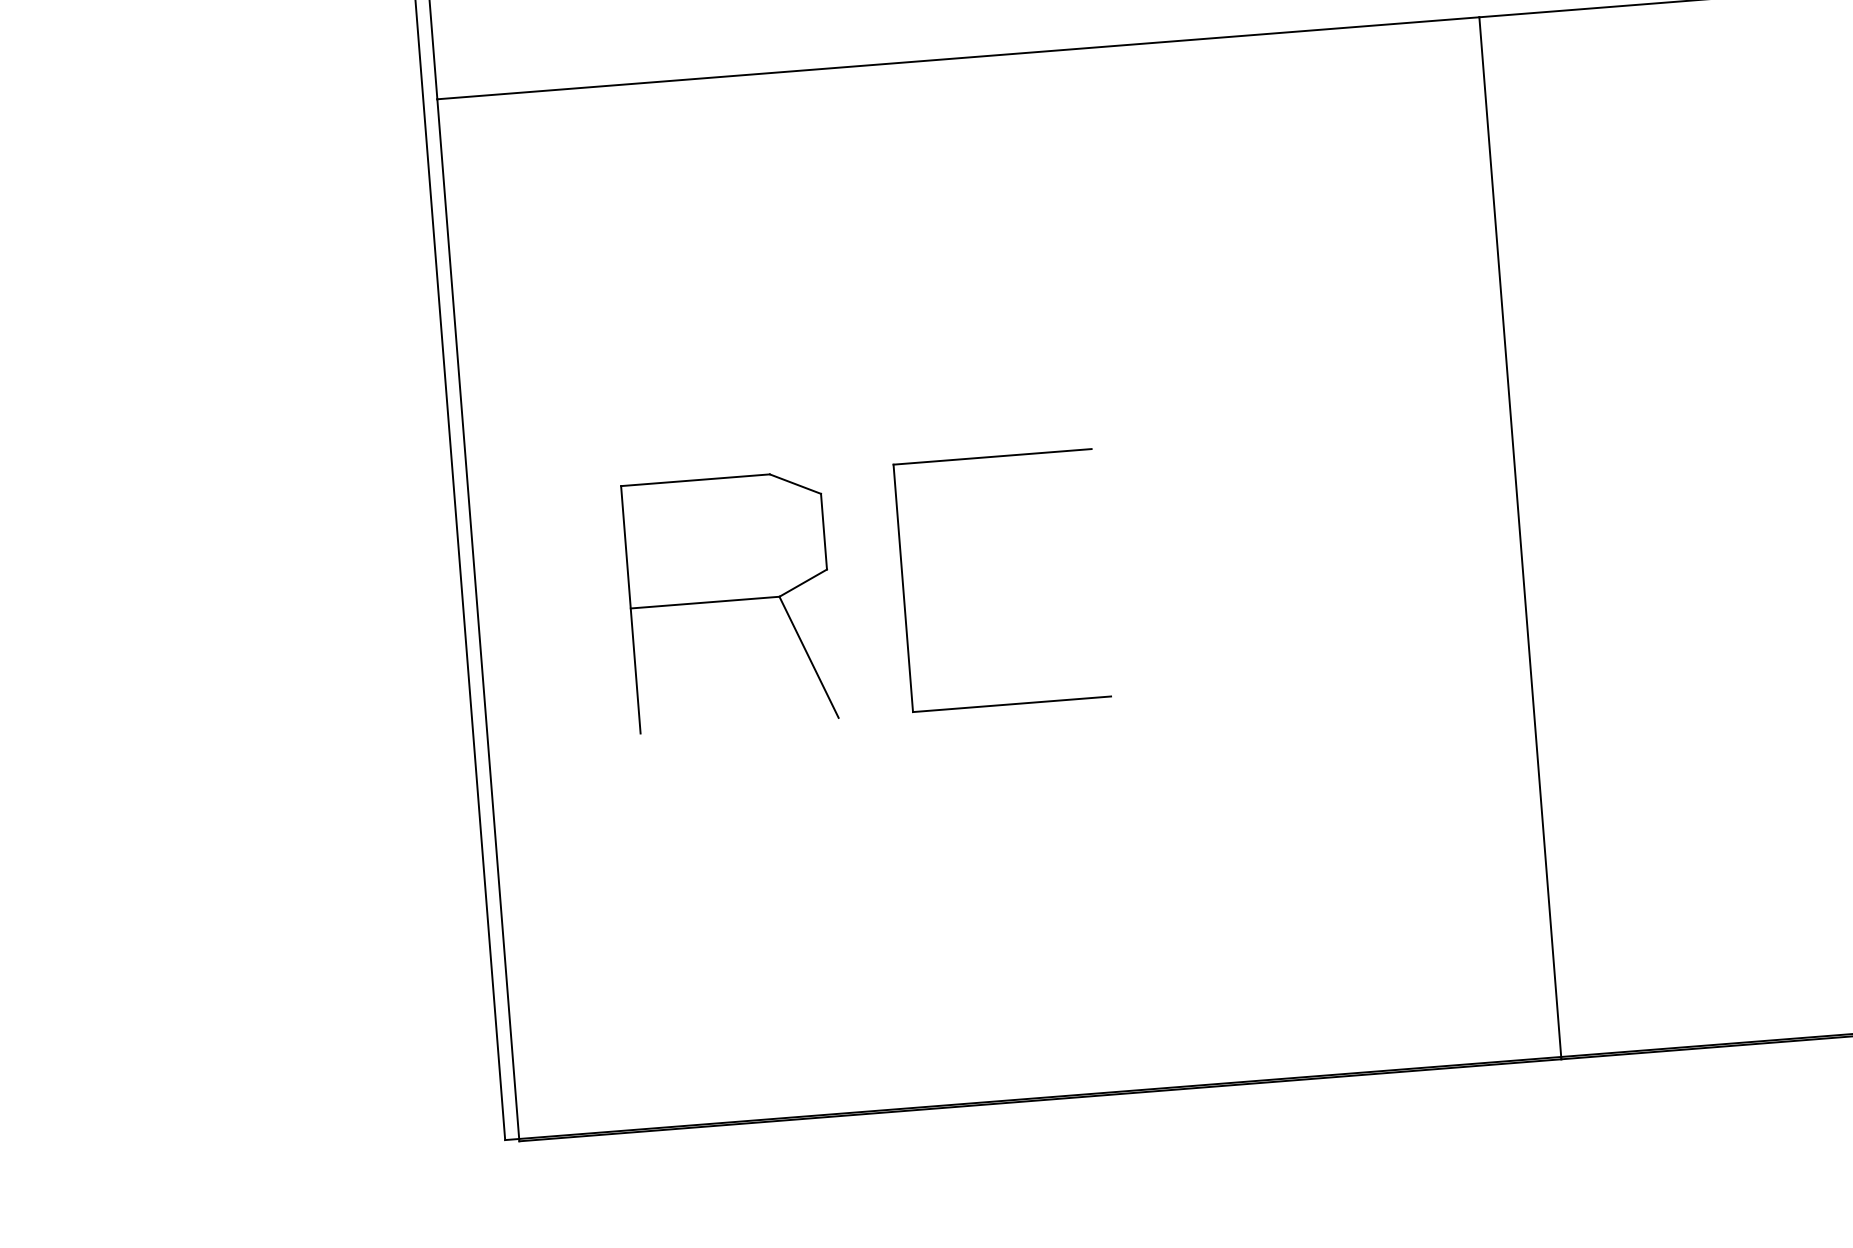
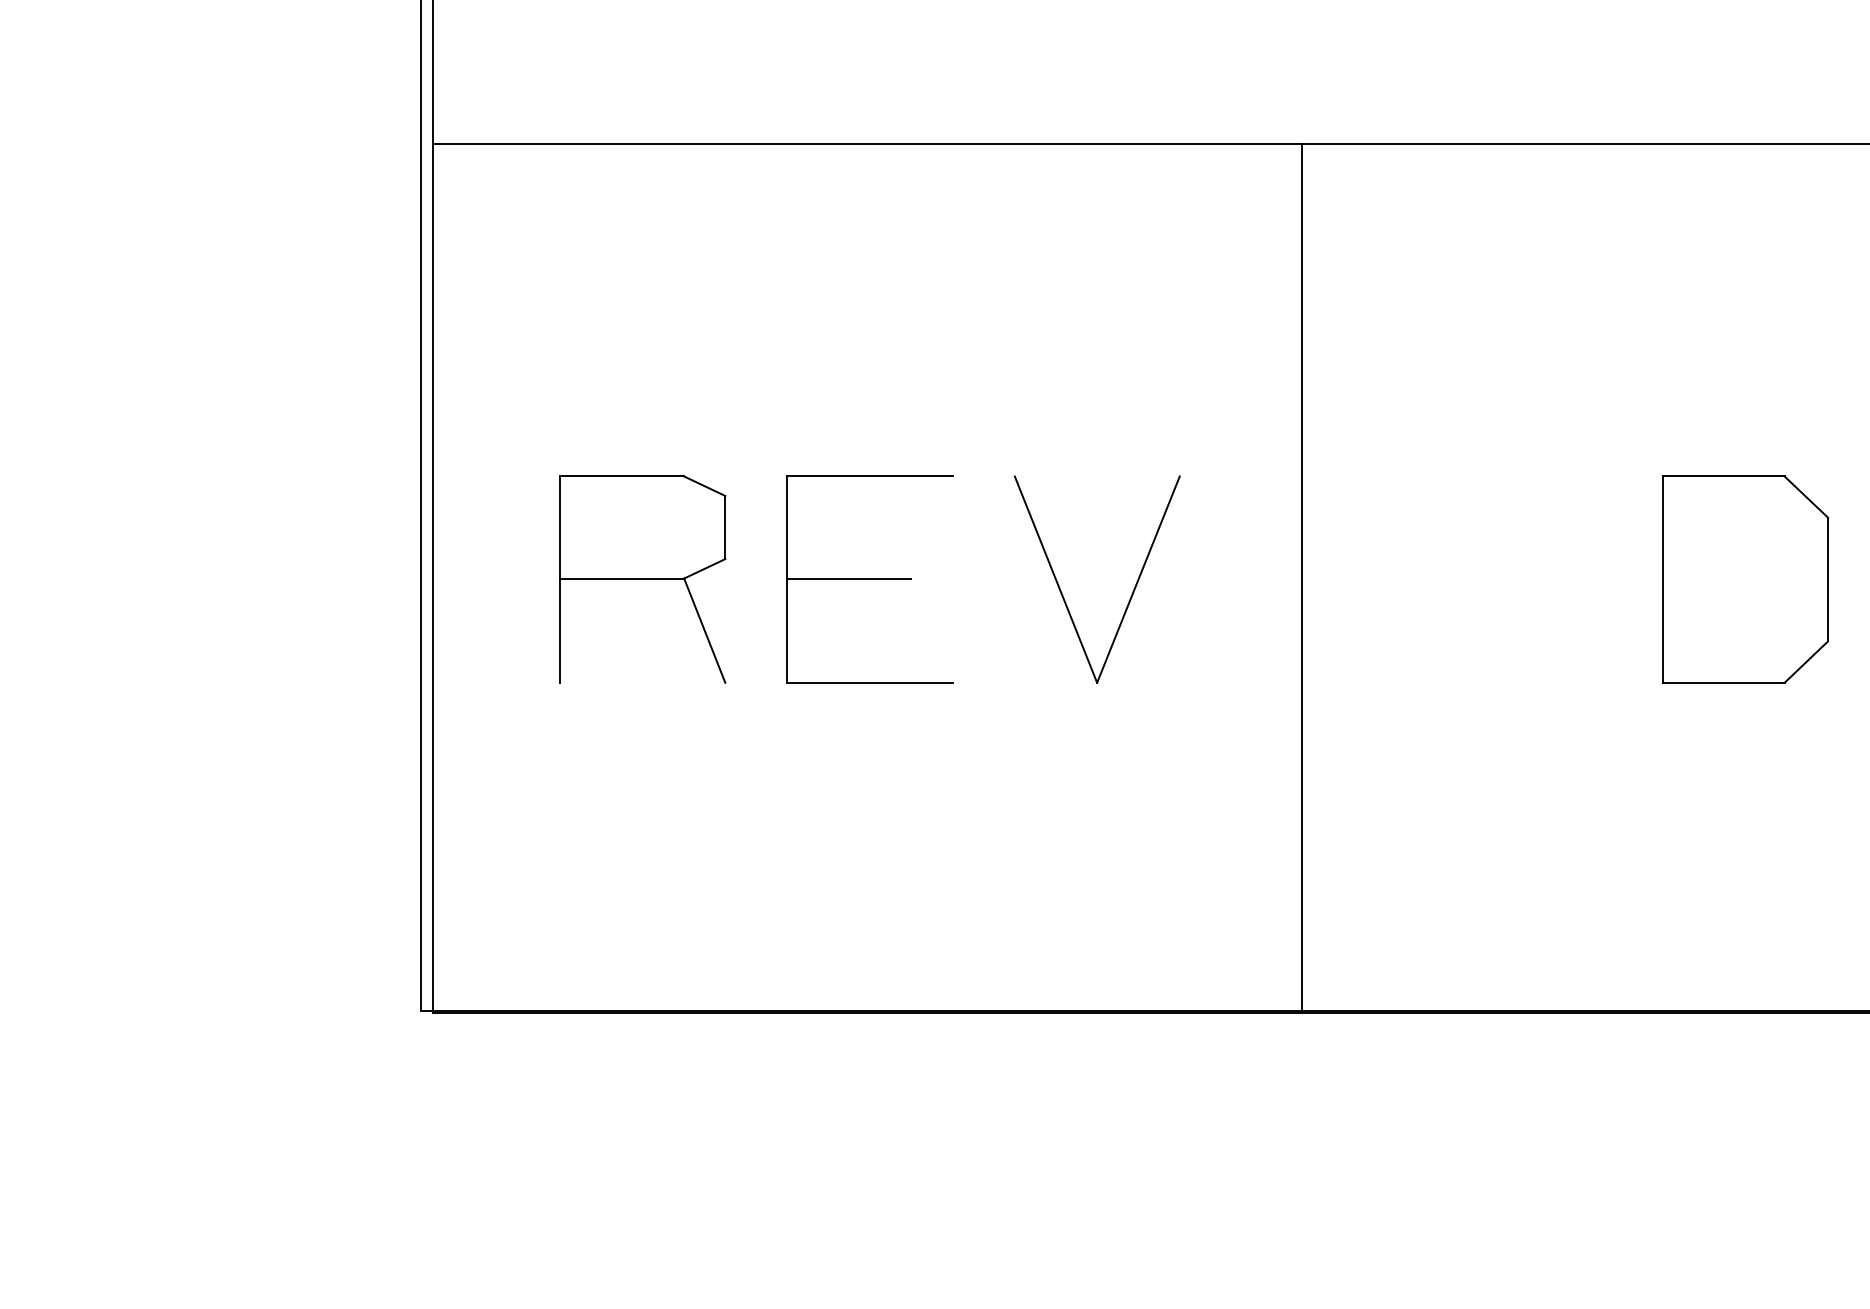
part: (1234, 577) -> (1062, 592), added
line: (977, 581) -> (849, 578), added

